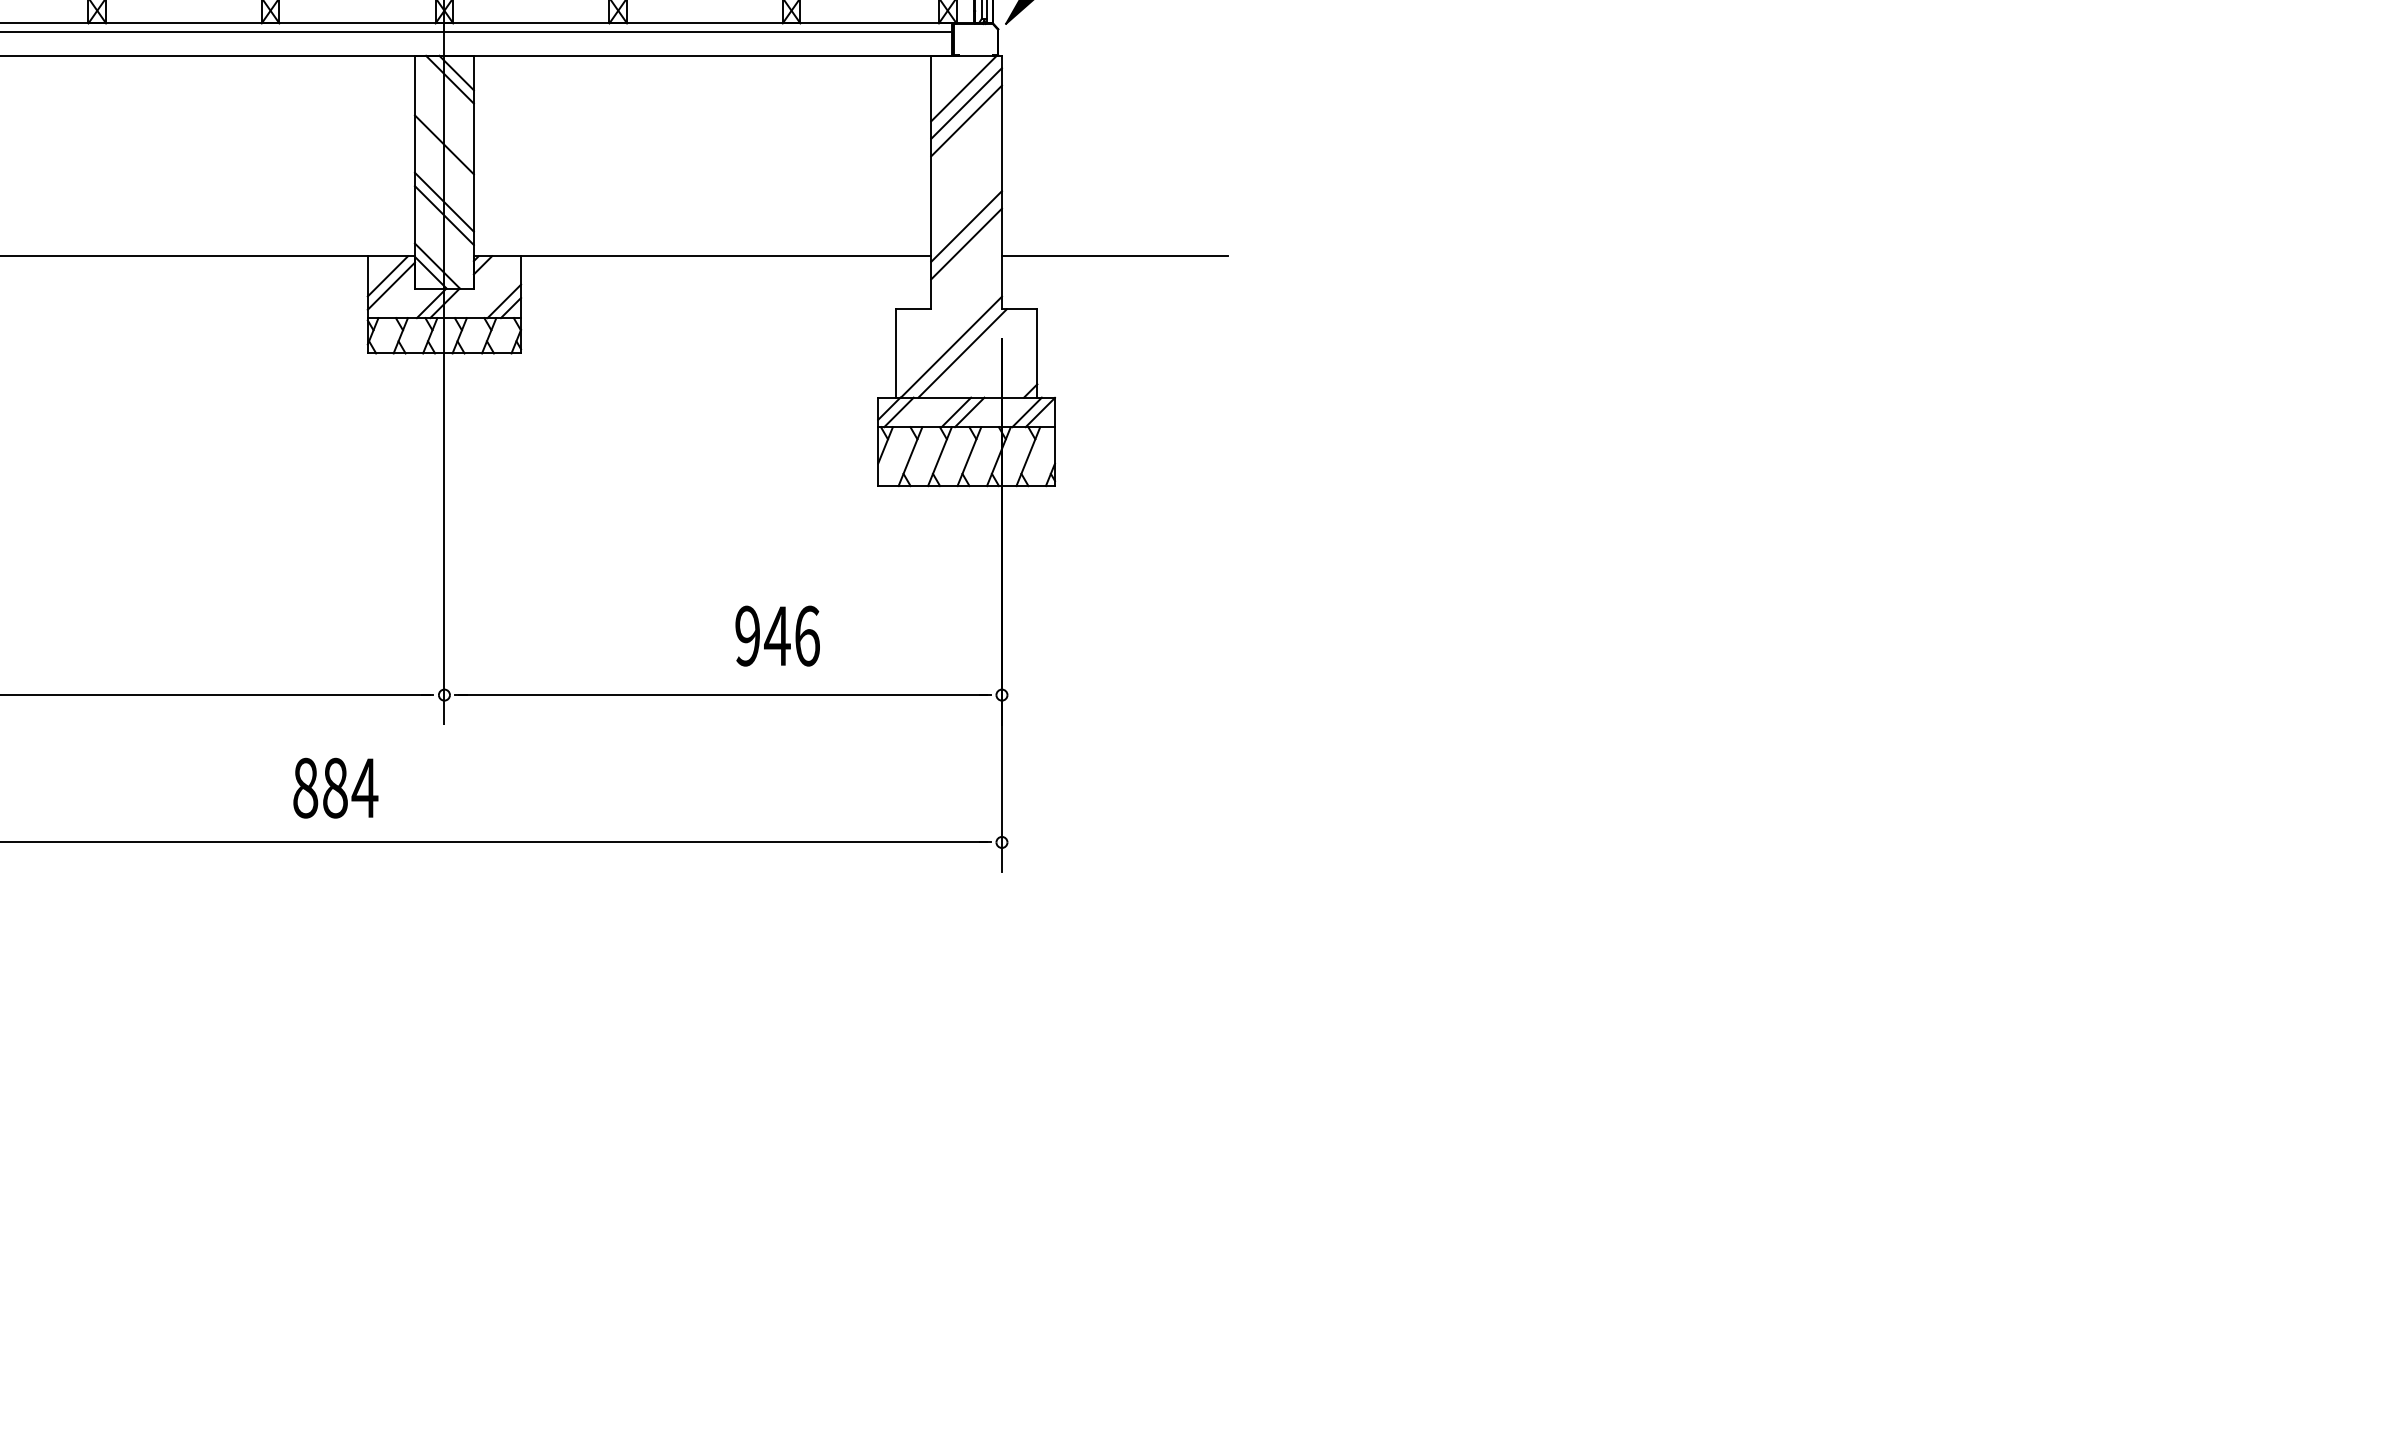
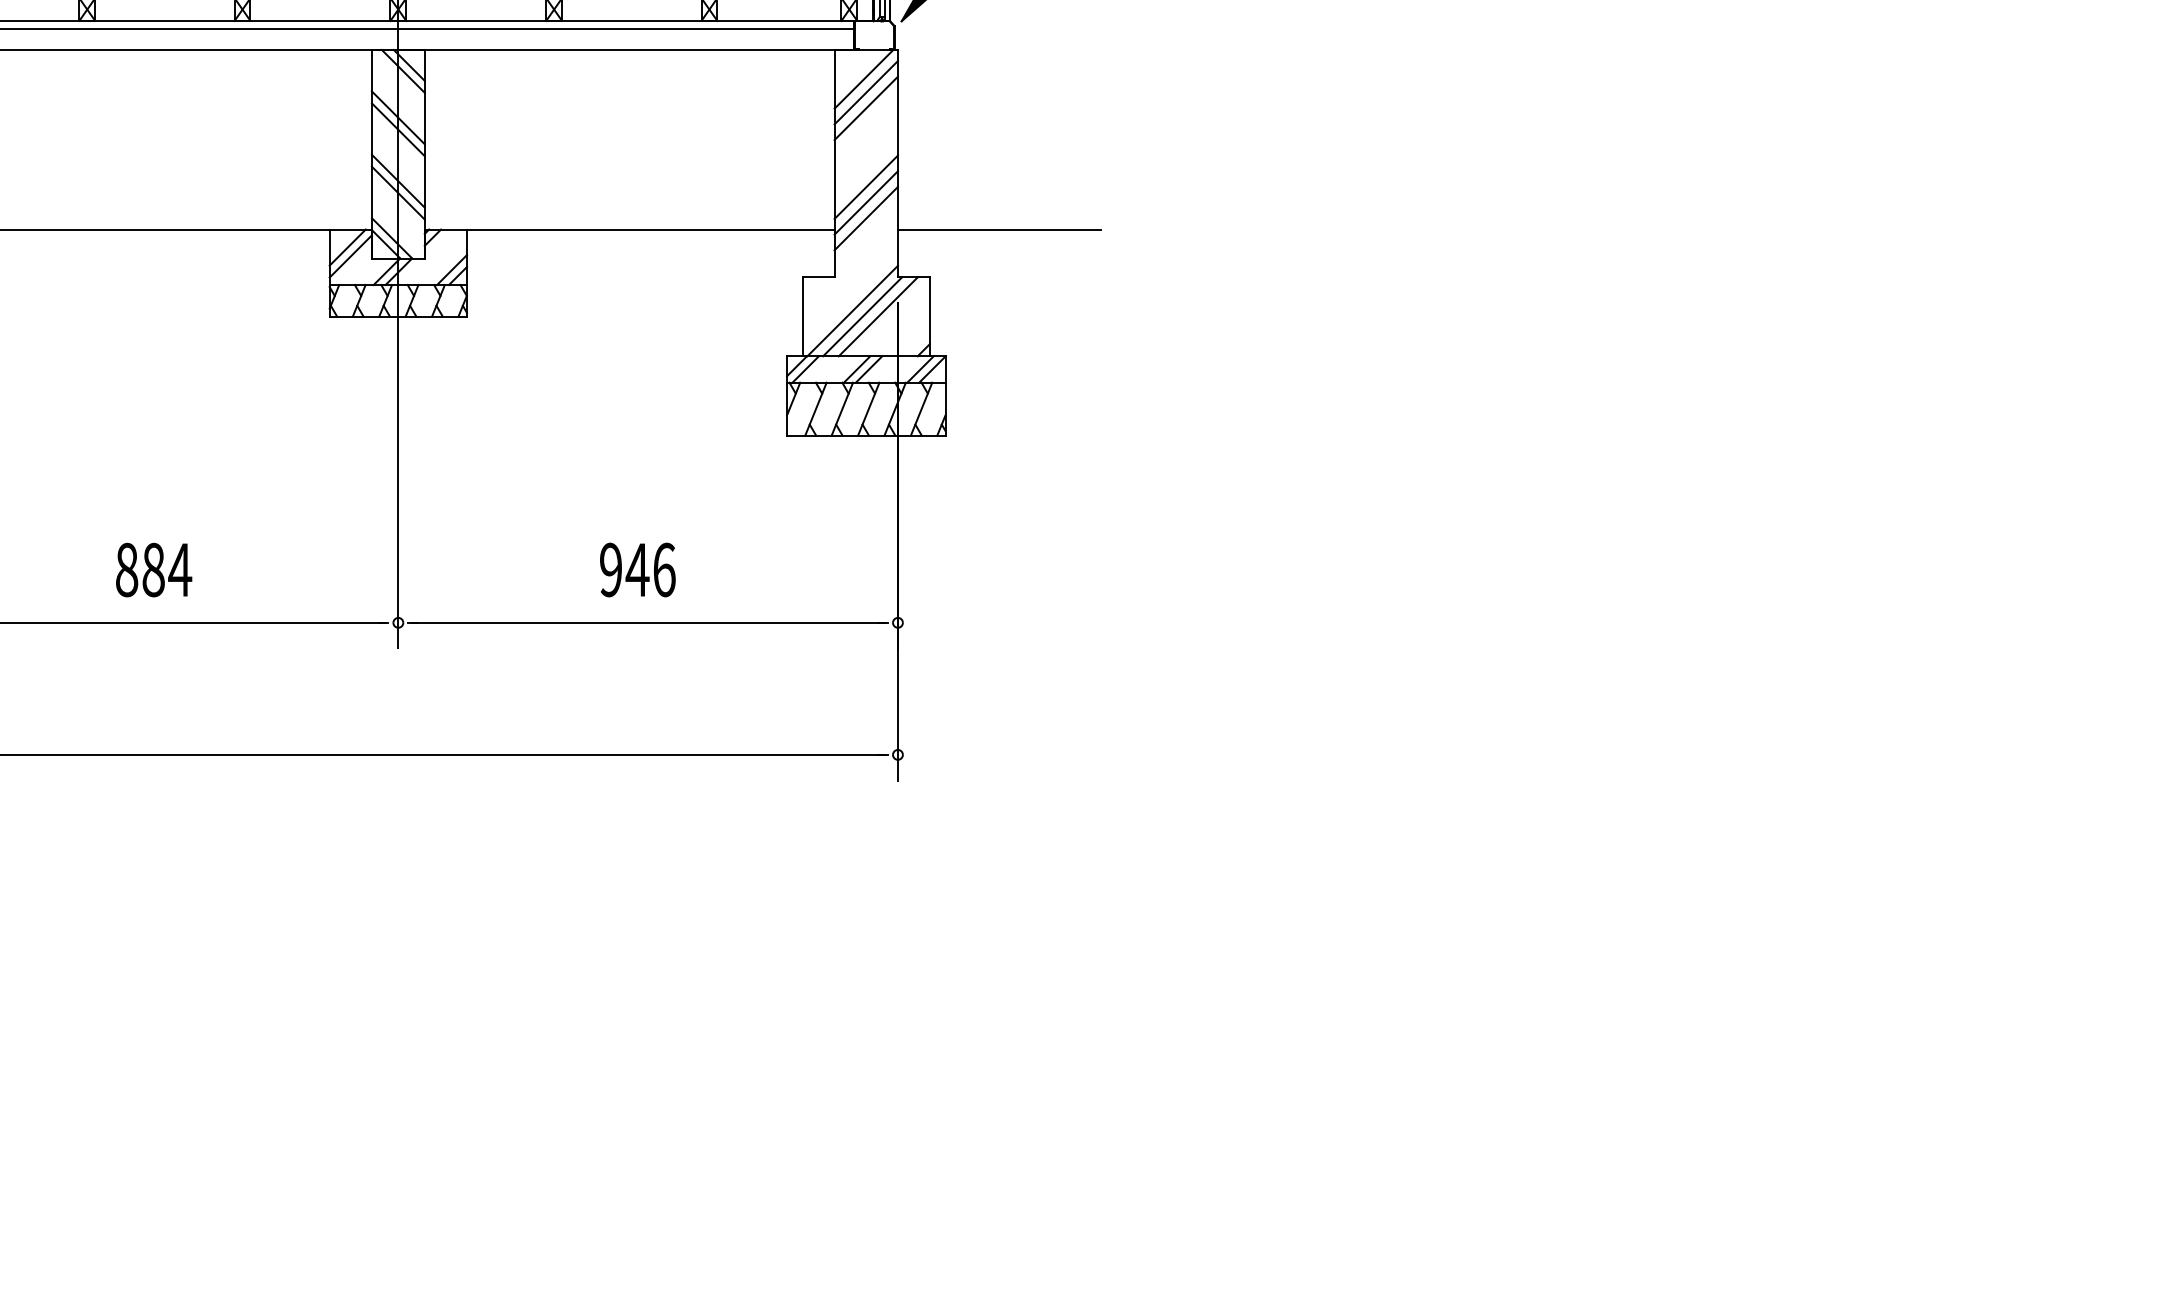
line: (443, 131) -> (397, 117), added
line: (966, 208) -> (866, 186), added
line: (979, 353) -> (877, 316), added
text: (777, 635) -> (637, 569), moved
text: (335, 787) -> (153, 569), moved

